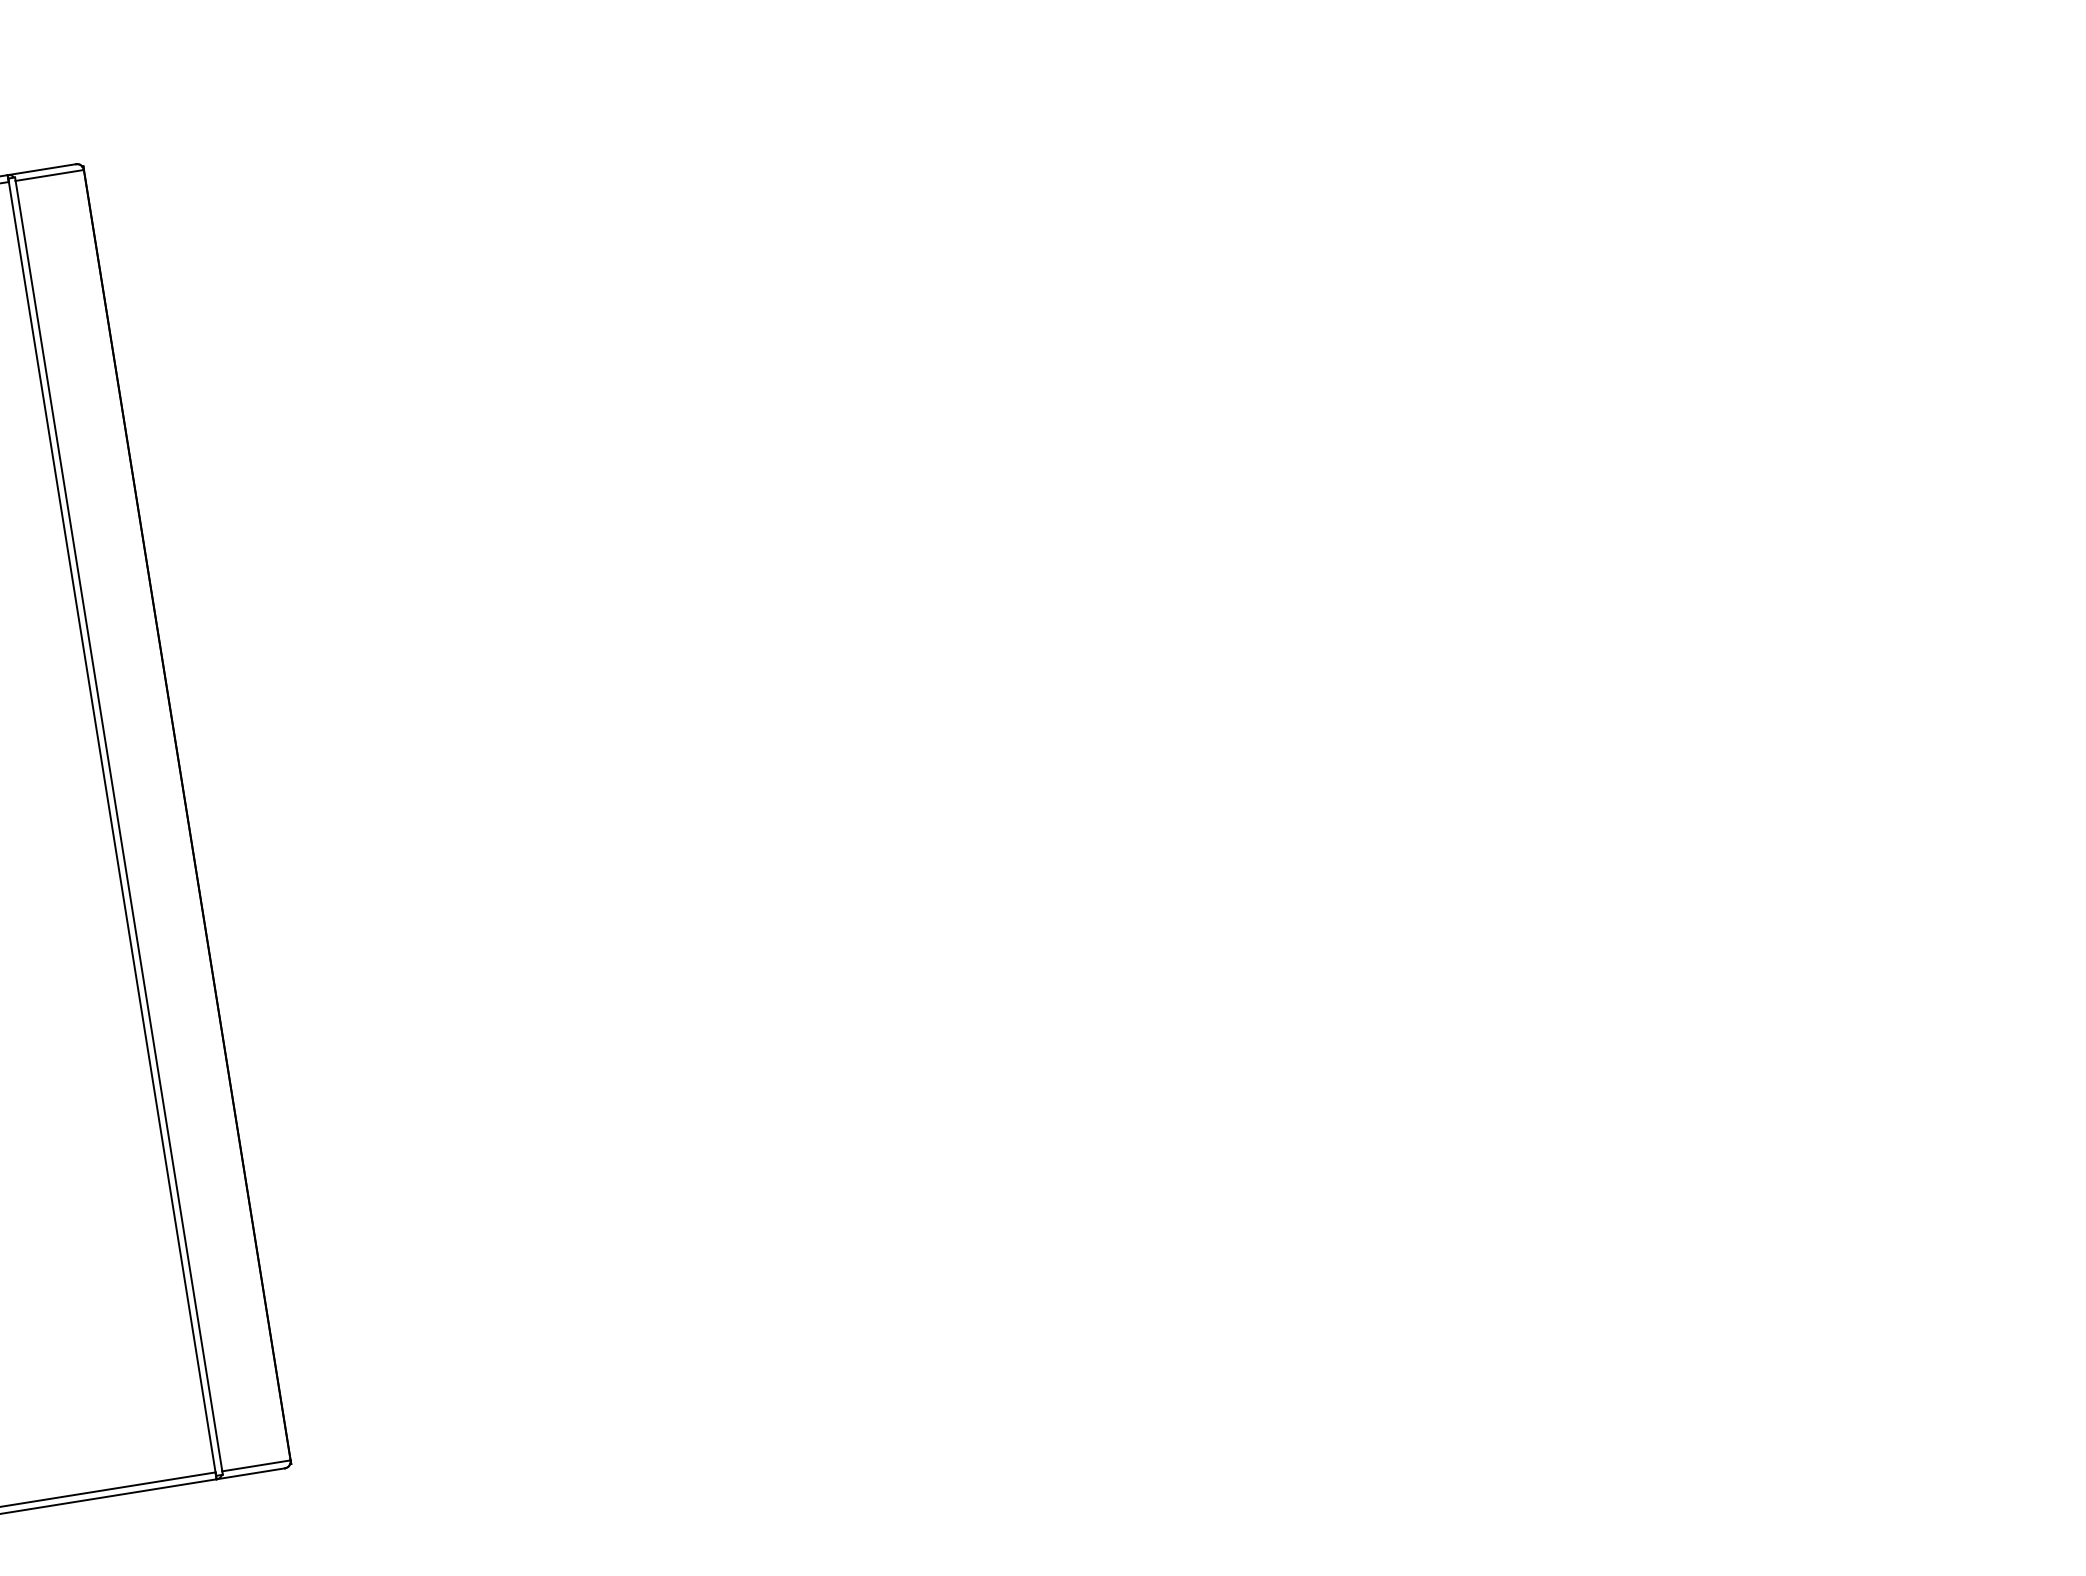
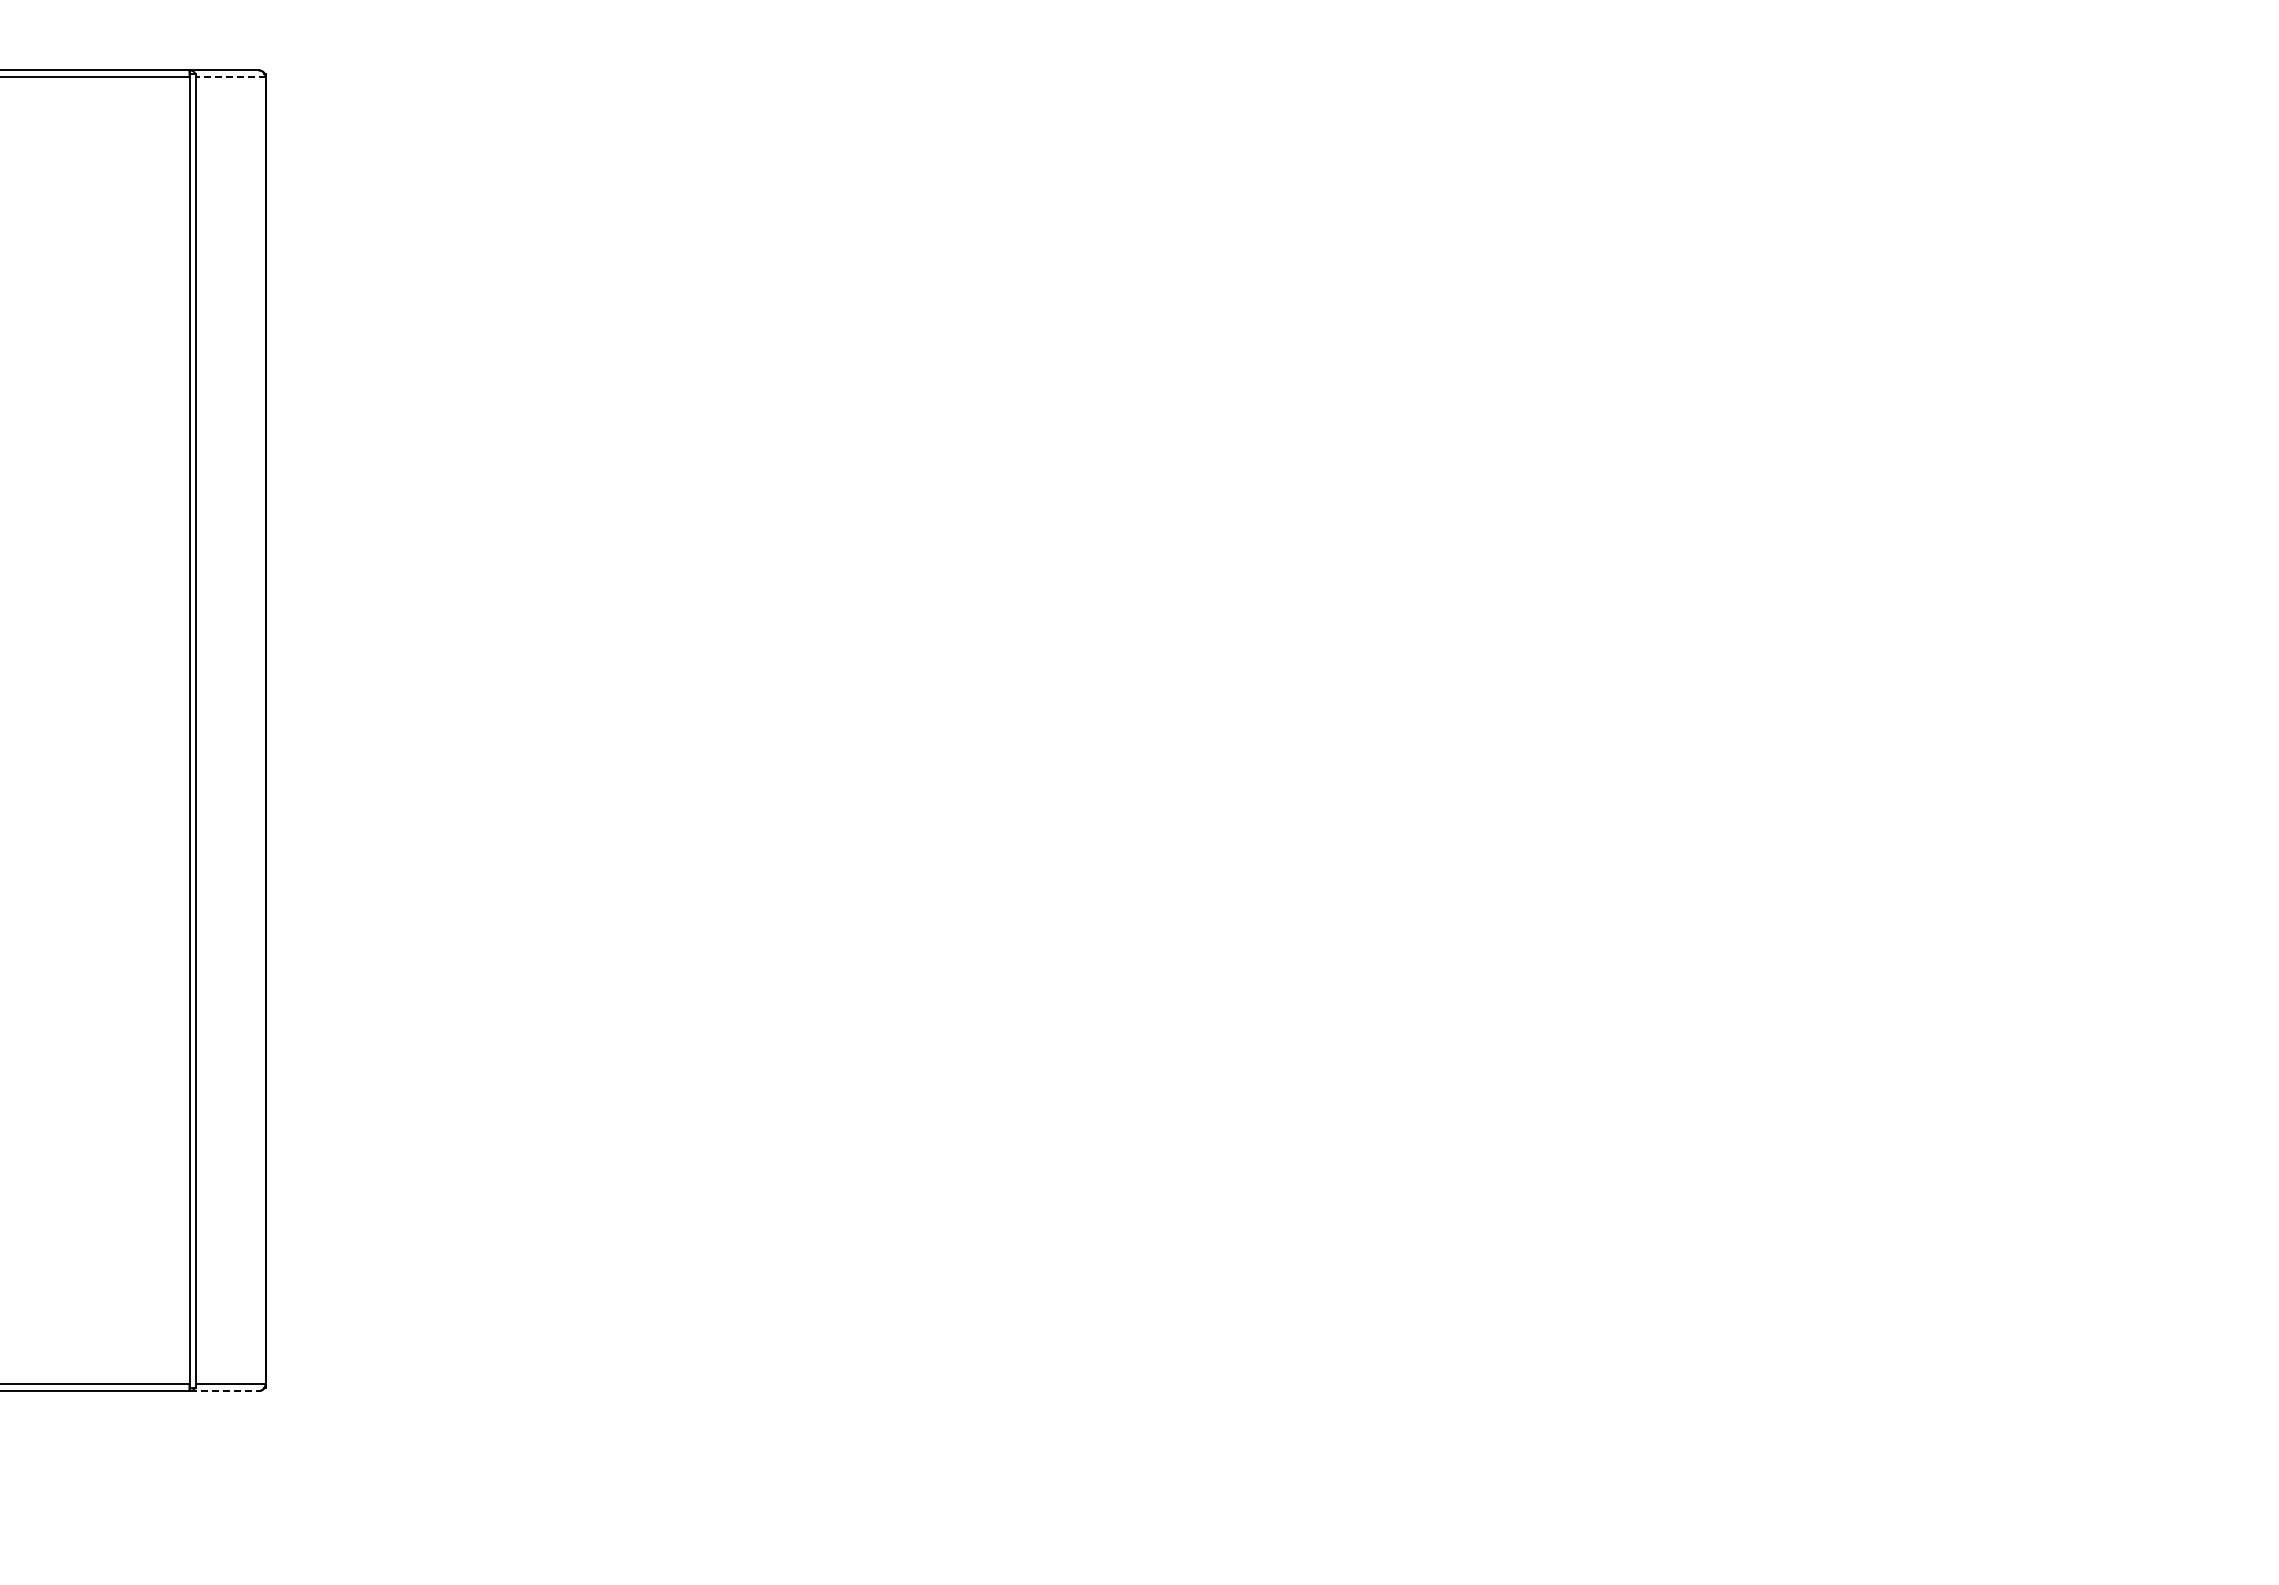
line: (49, 175) -> (230, 77), solid -> dashed
line: (251, 1474) -> (224, 1391), solid -> dashed

